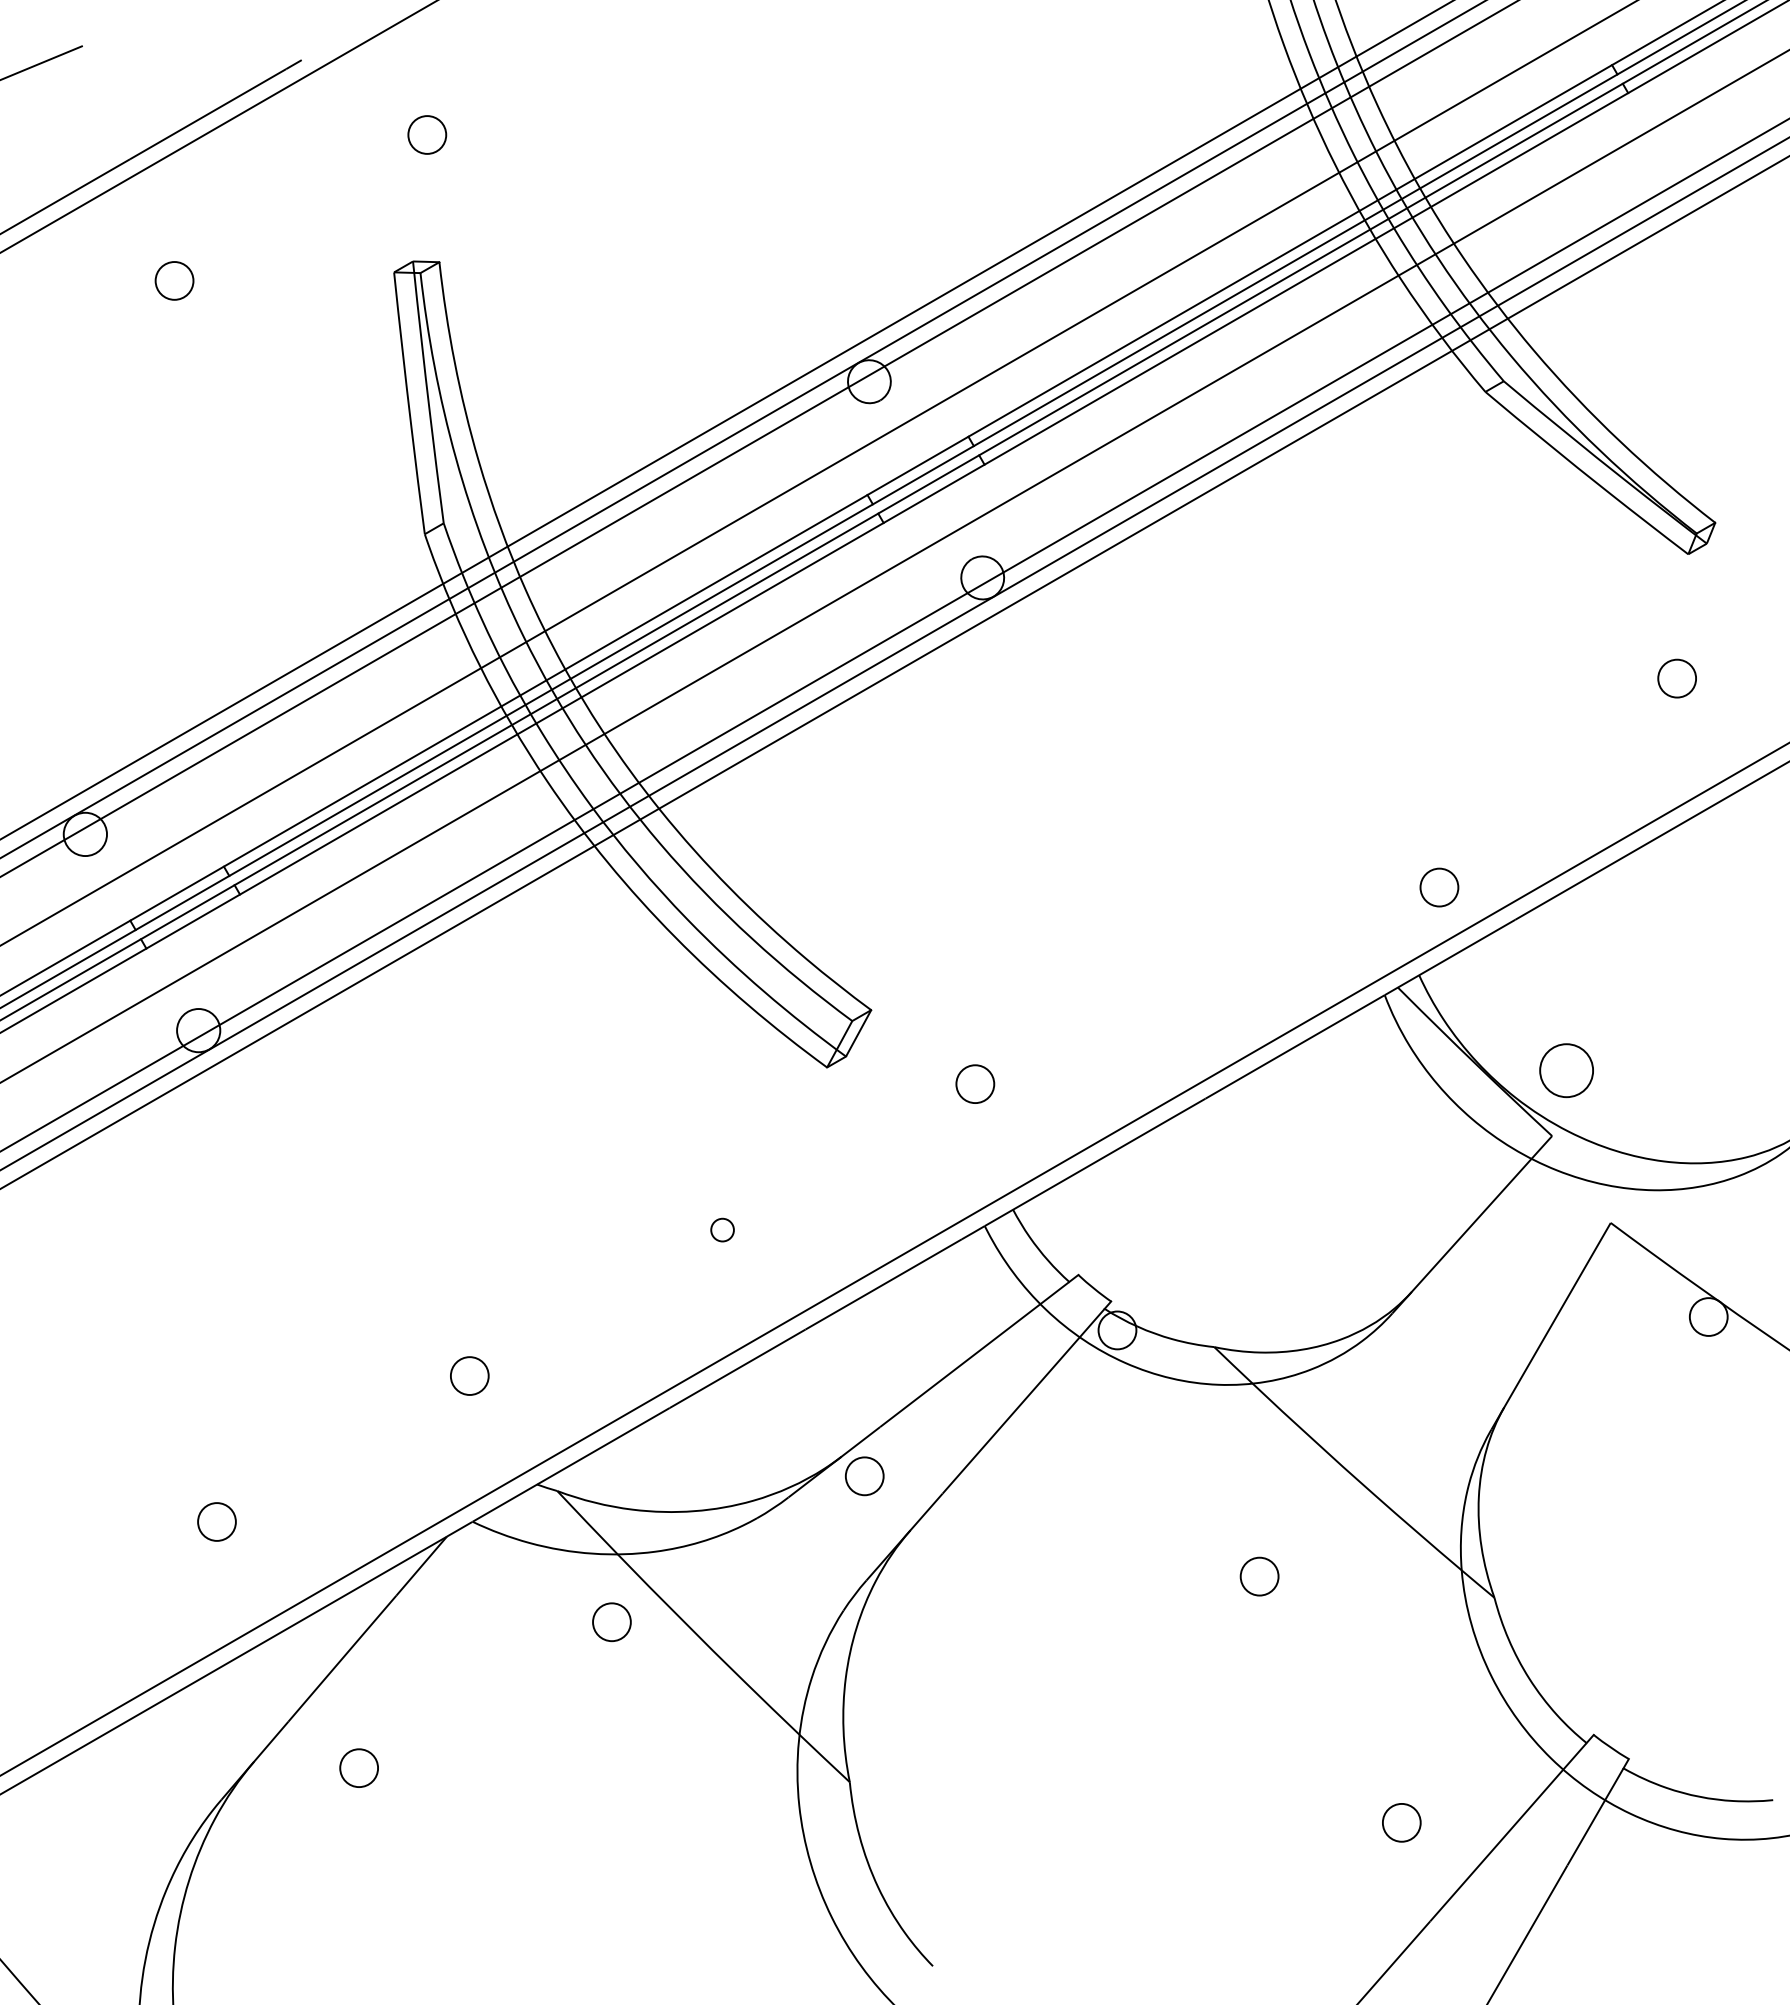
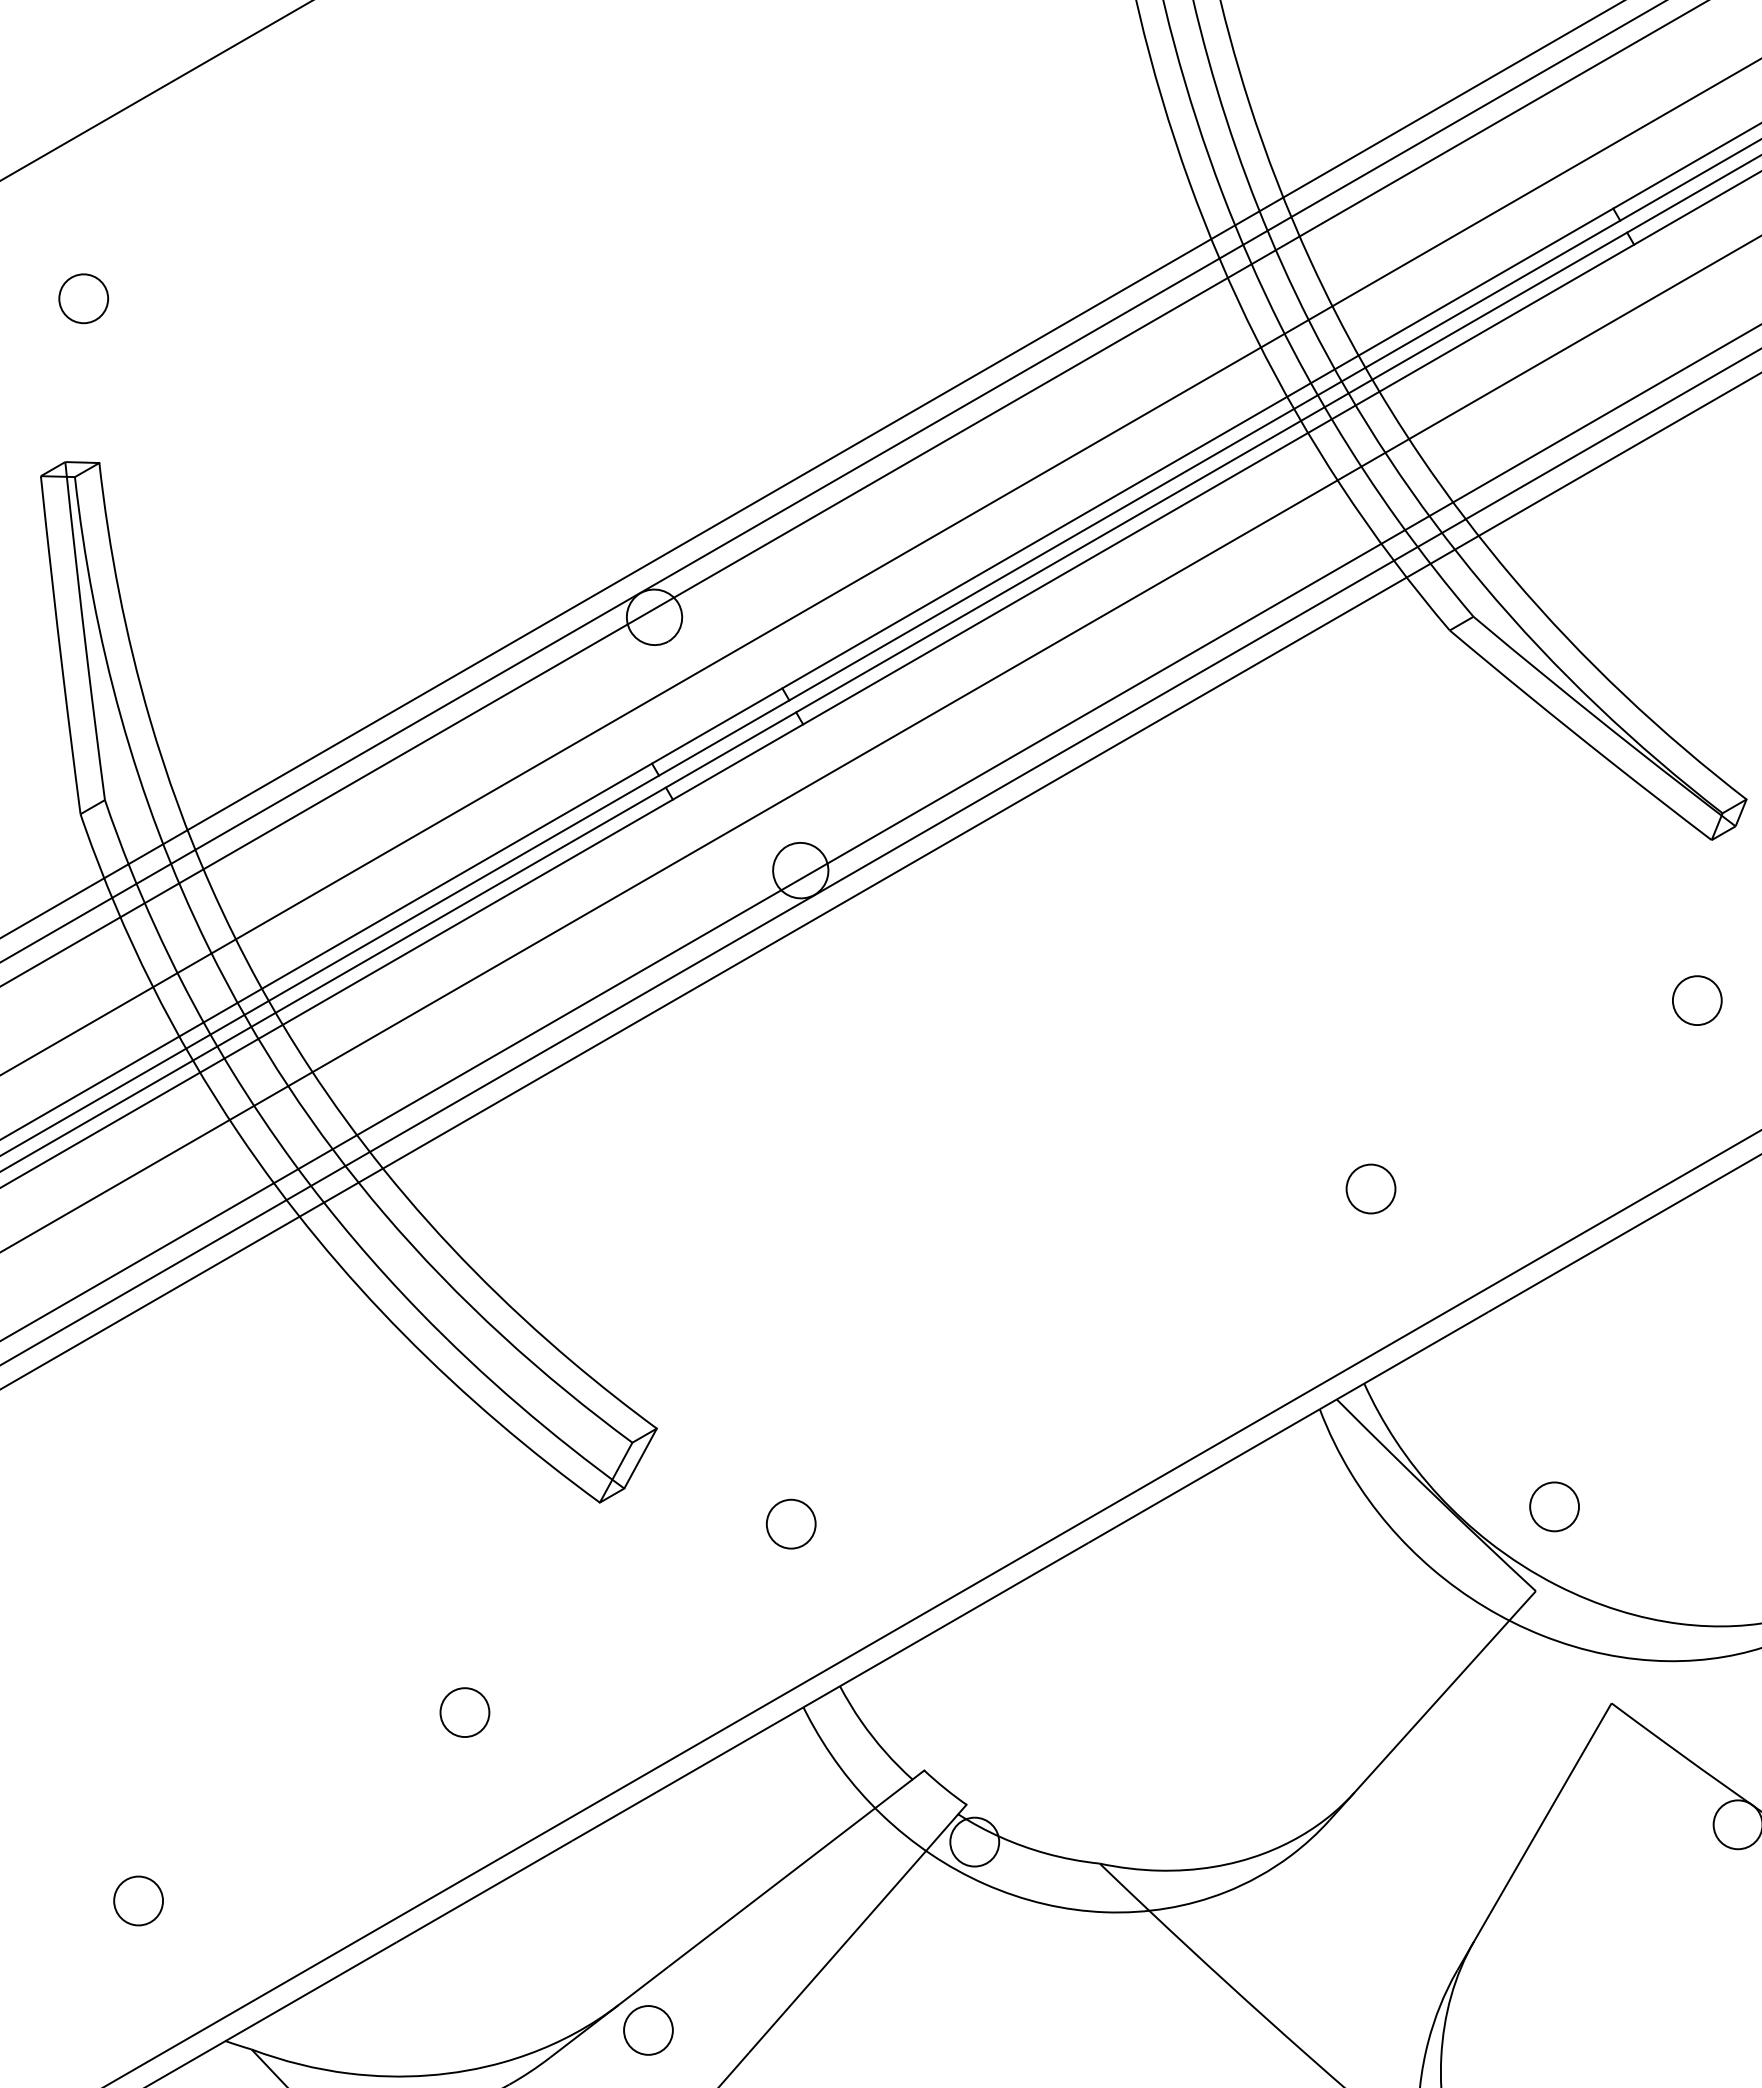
circle: (1439, 887) -> (1371, 1188), moved
circle: (1566, 1070) -> (1554, 1506), size x0.71
circle: (722, 1230) -> (464, 1713), size x1.67

